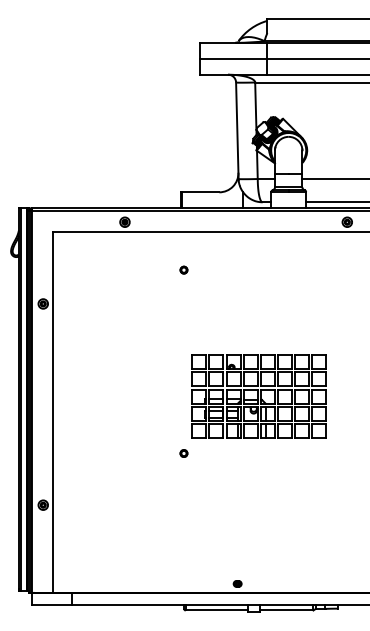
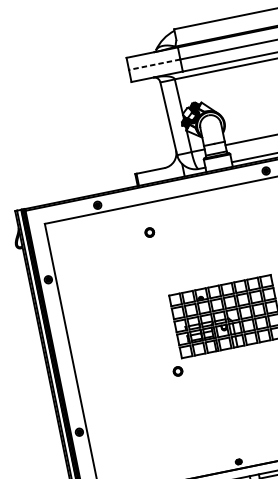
line: (233, 58) -> (154, 64), solid -> dashed
part: (183, 269) -> (149, 232), size x1.6
part: (183, 453) -> (177, 371), size x1.6

